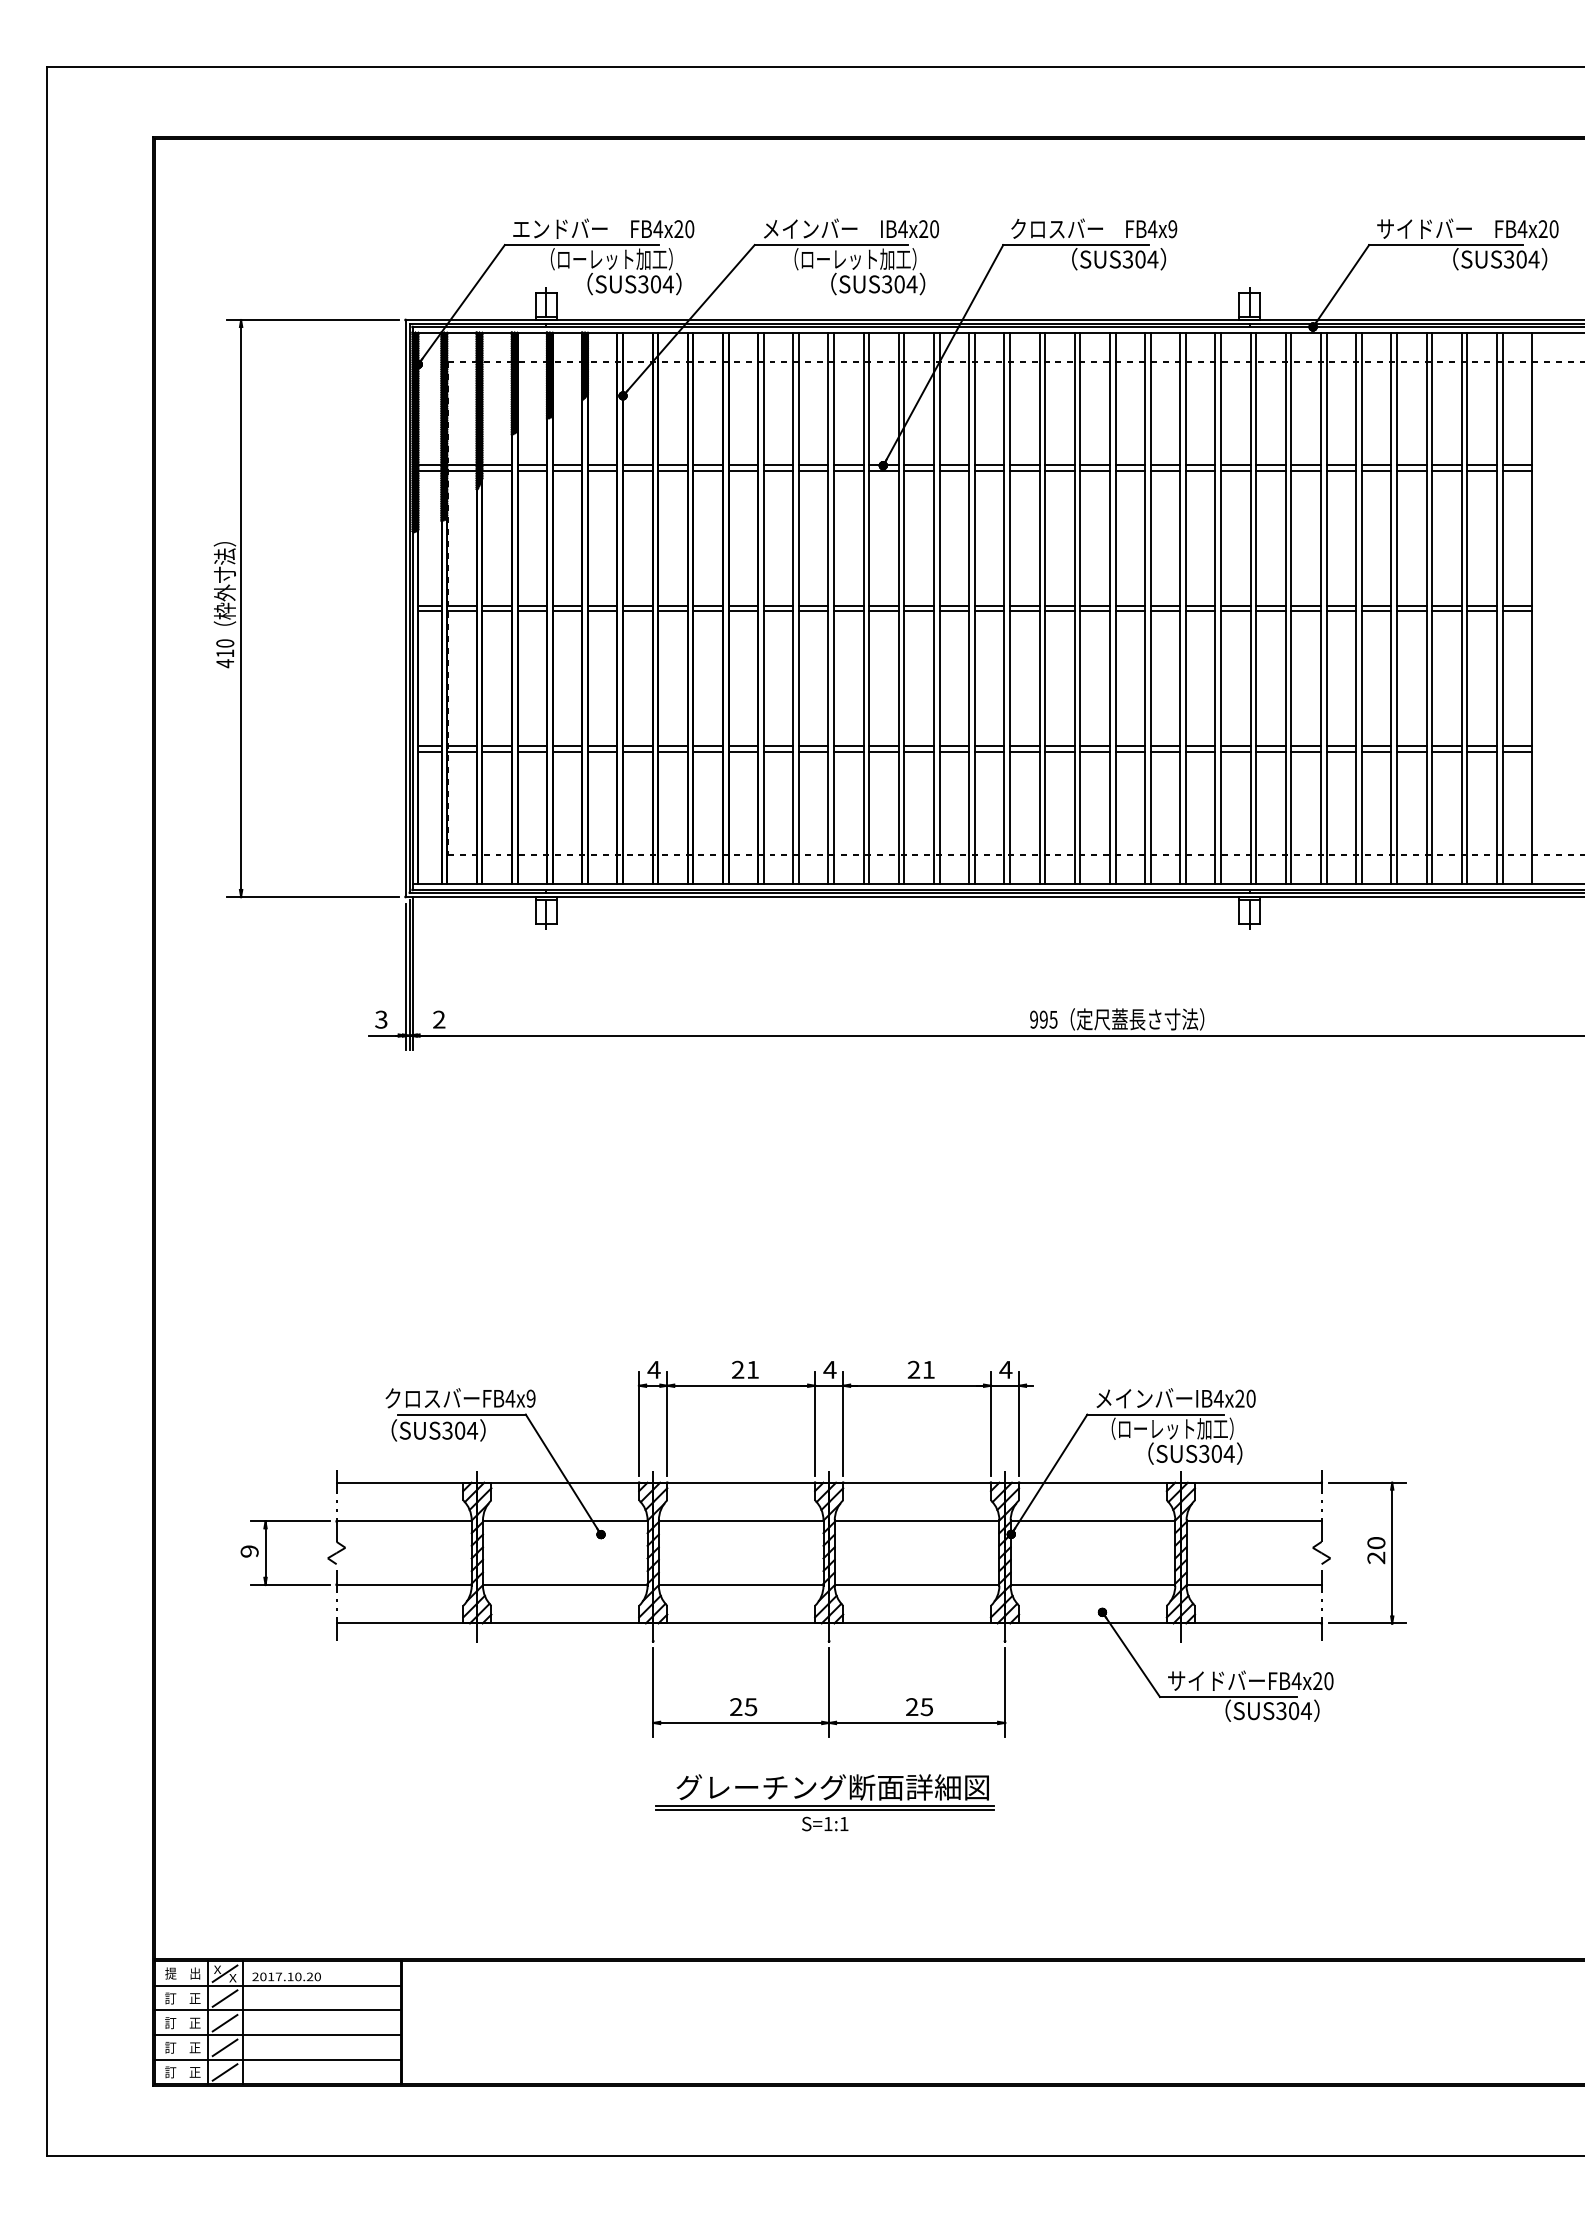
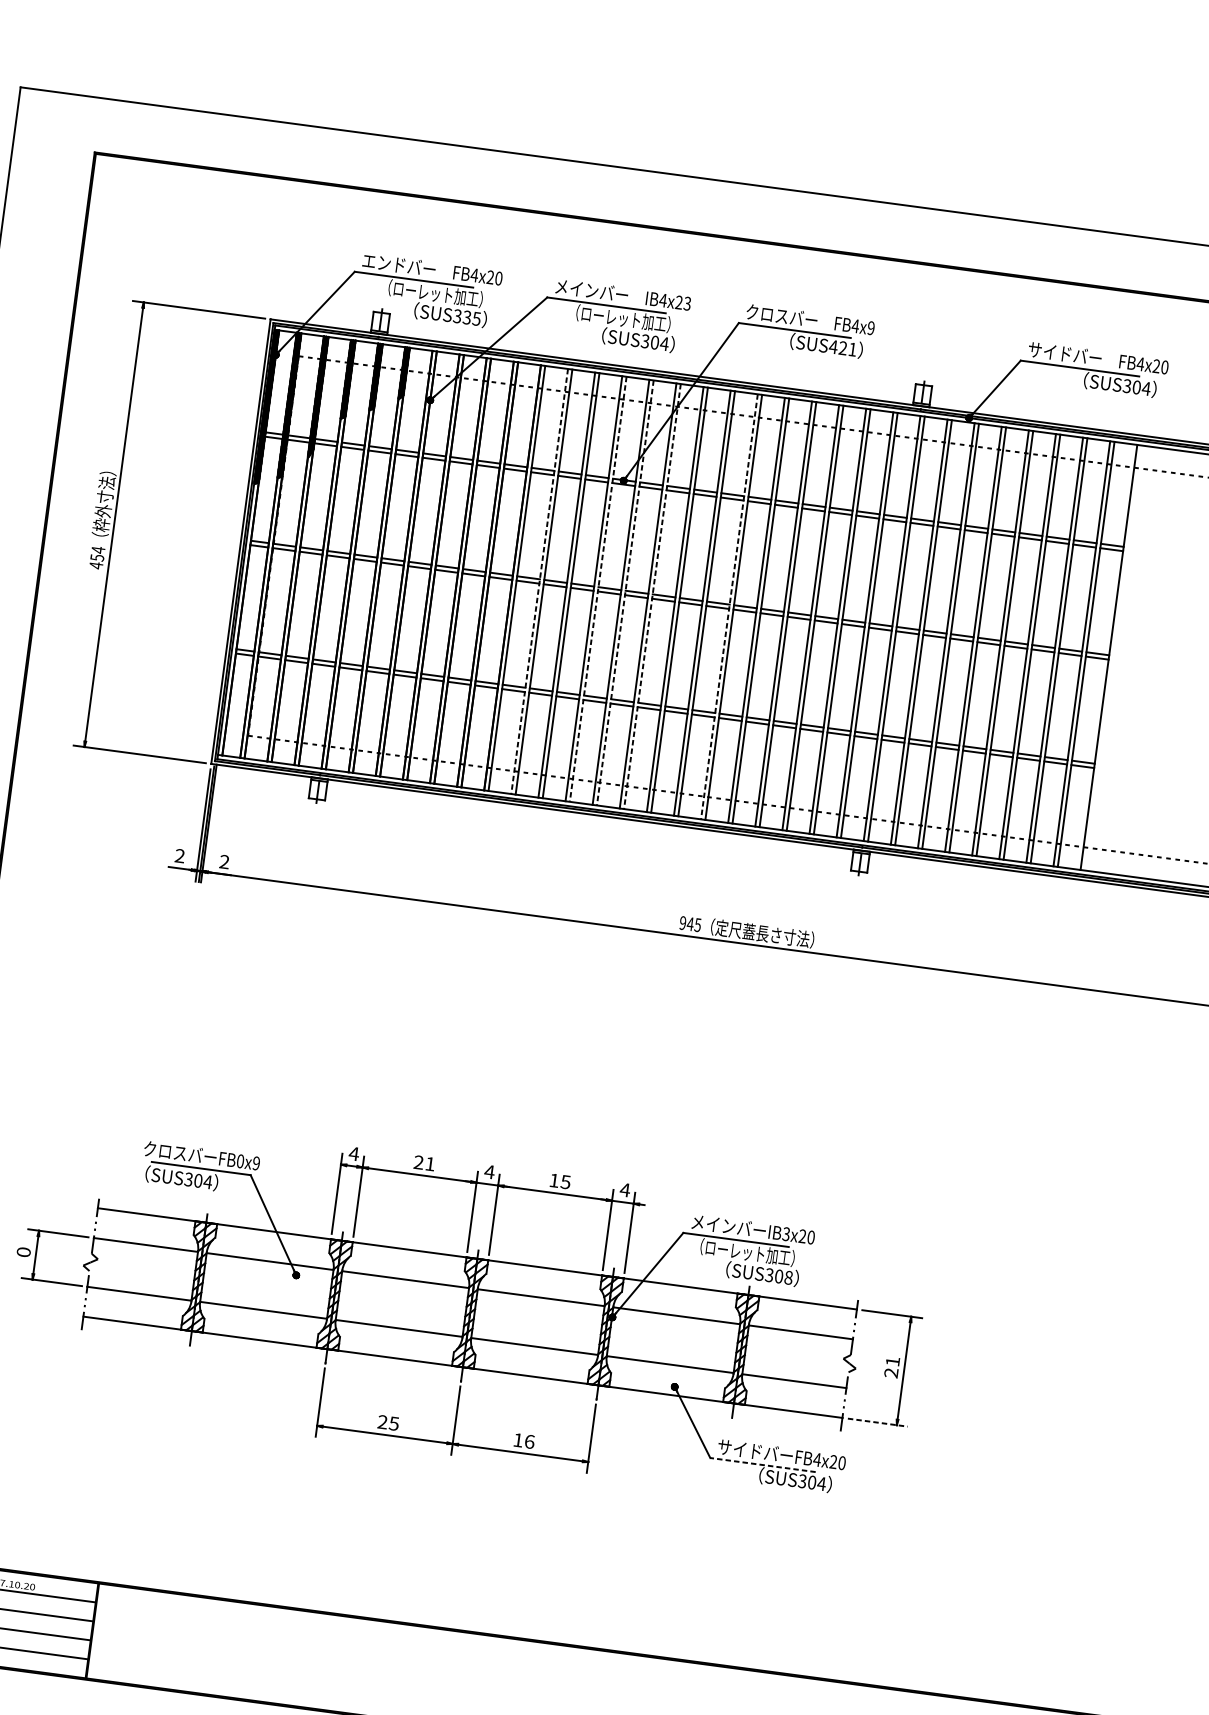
text: (934, 229) -> (687, 303), IB4x20 -> IB4x23
text: (1140, 259) -> (843, 348), SUS304 -> SUS421
text: (661, 284) -> (471, 318), SUS304 -> SUS335
line: (793, 608) -> (539, 581), solid -> dashed
line: (869, 608) -> (598, 589), solid -> dashed
line: (904, 608) -> (625, 592), solid -> dashed
line: (939, 608) -> (652, 596), solid -> dashed
line: (1039, 608) -> (729, 606), solid -> dashed
text: (225, 648) -> (98, 553), 410 -> 454
text: (381, 1019) -> (180, 855), 3 -> 2
text: (1043, 1019) -> (690, 923), 995 -> 945
text: (920, 1369) -> (559, 1181), 21 -> 15
text: (510, 1398) -> (240, 1161), FB4x9 -> FB0x9
text: (1218, 1398) -> (786, 1233), IB4x20 -> IB3x20
text: (1228, 1453) -> (788, 1277), SUS304 -> SUS308
text: (1376, 1543) -> (892, 1361), 20 -> 21
text: (249, 1551) -> (23, 1252), 9 -> 0
line: (1367, 1623) -> (877, 1422), solid -> dashed
line: (1227, 1697) -> (762, 1465), solid -> dashed
text: (919, 1707) -> (523, 1441), 25 -> 16
part: (824, 1802) -> (440, 1504), removed

